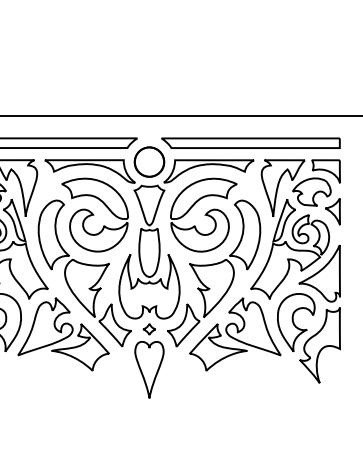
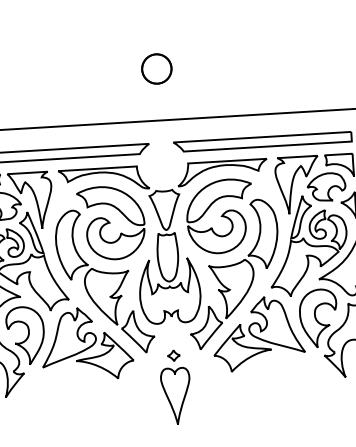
part: (149, 161) -> (156, 68), moved
part: (149, 360) -> (175, 386), moved

